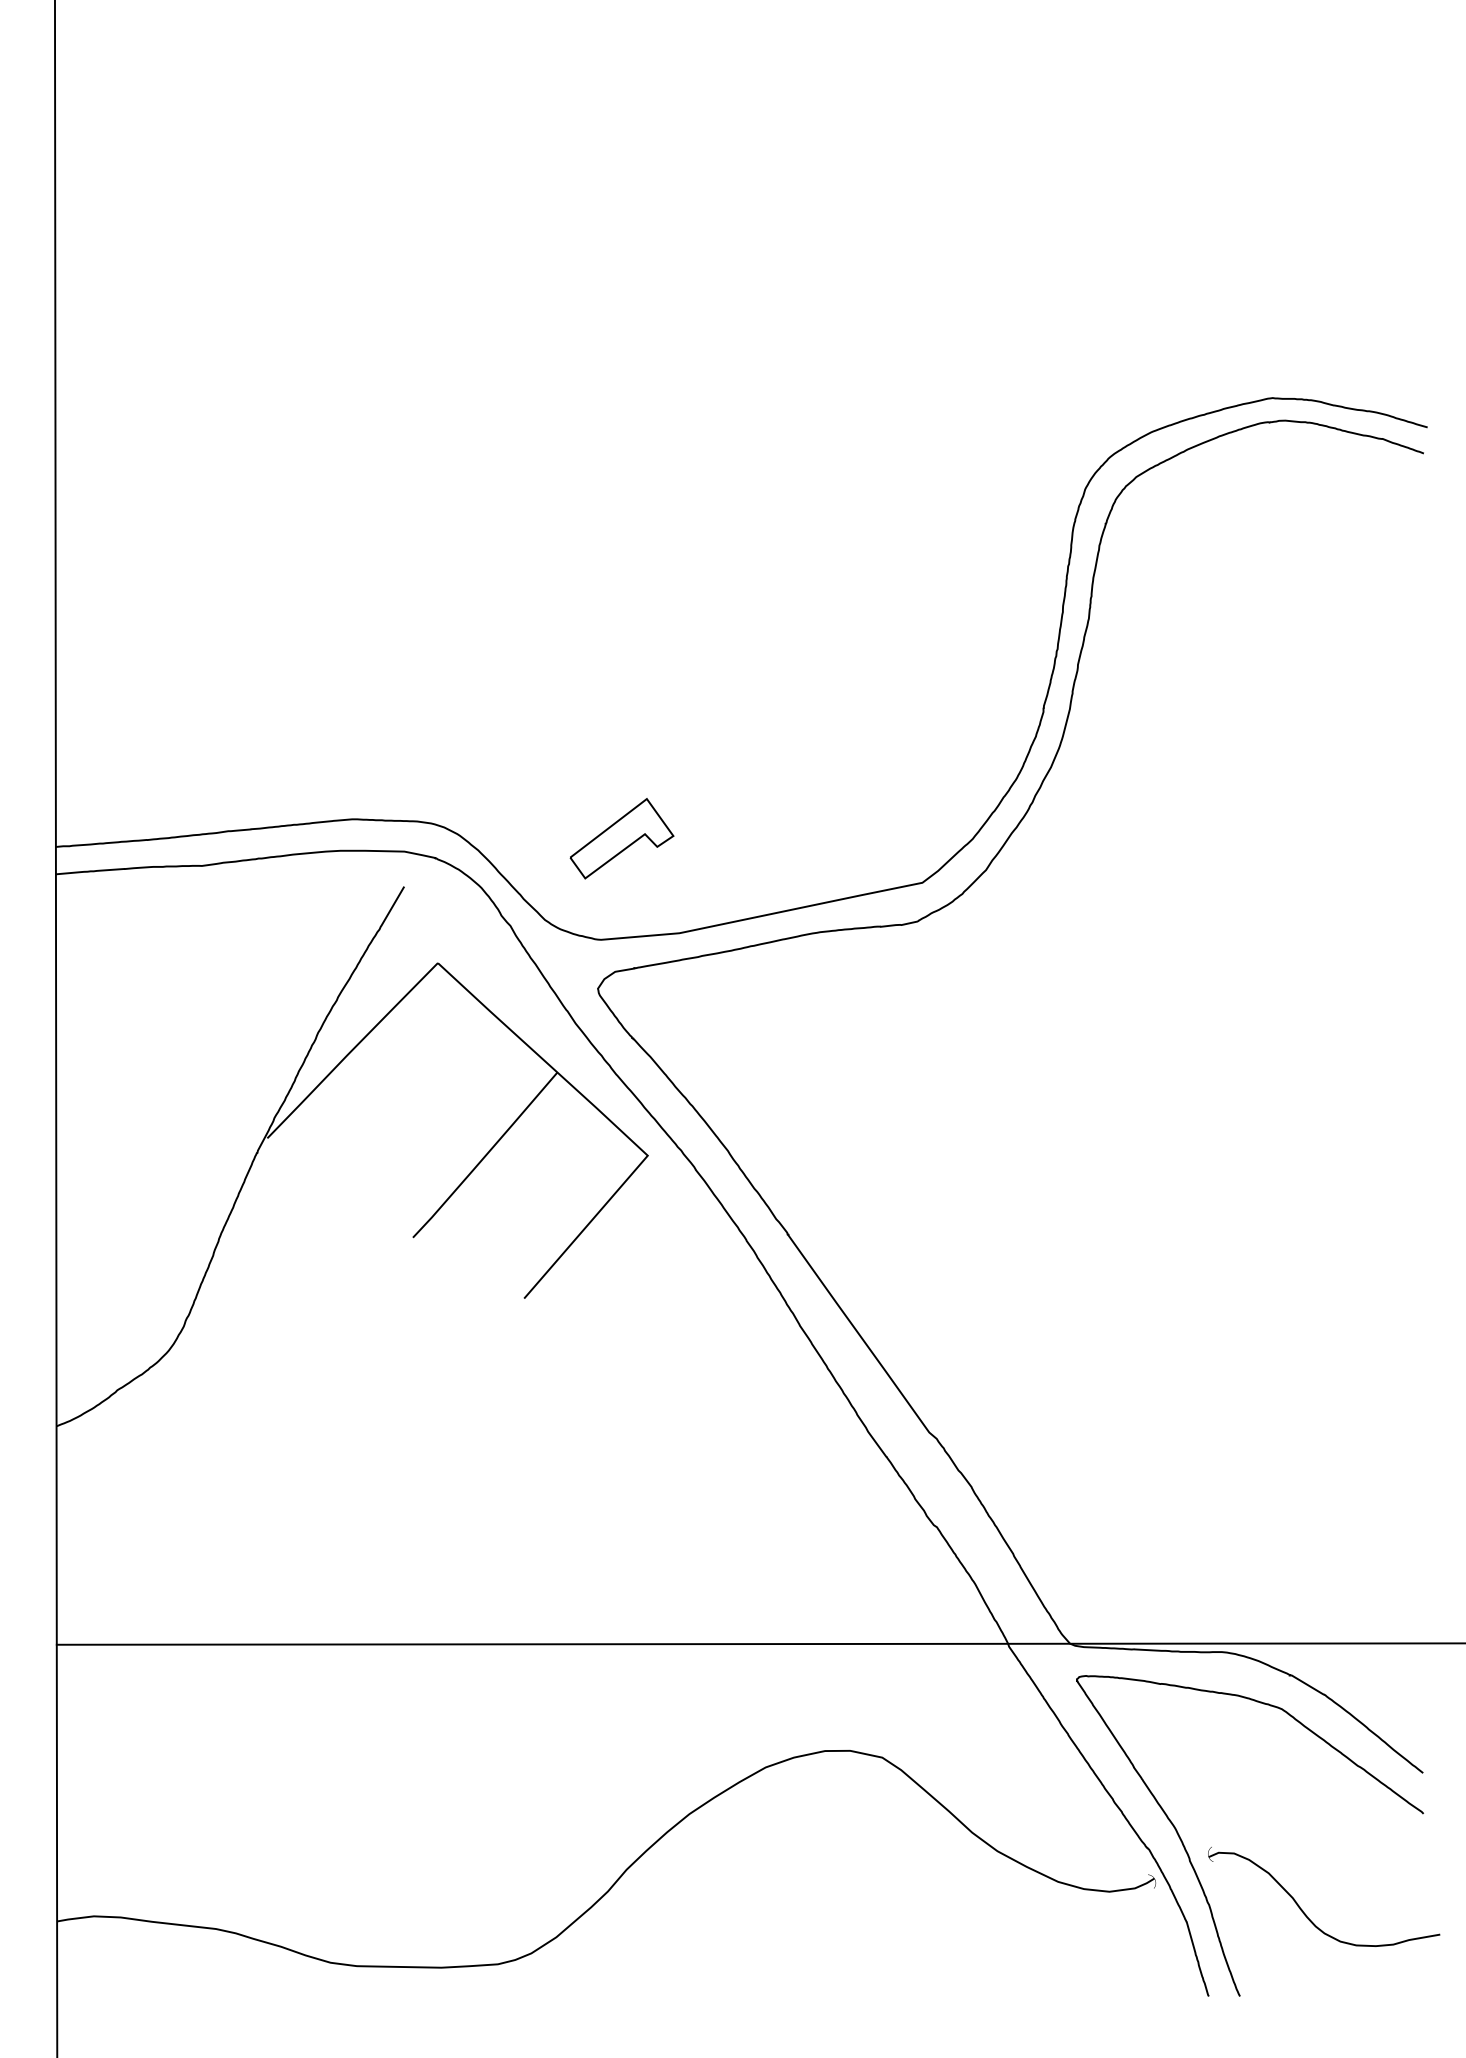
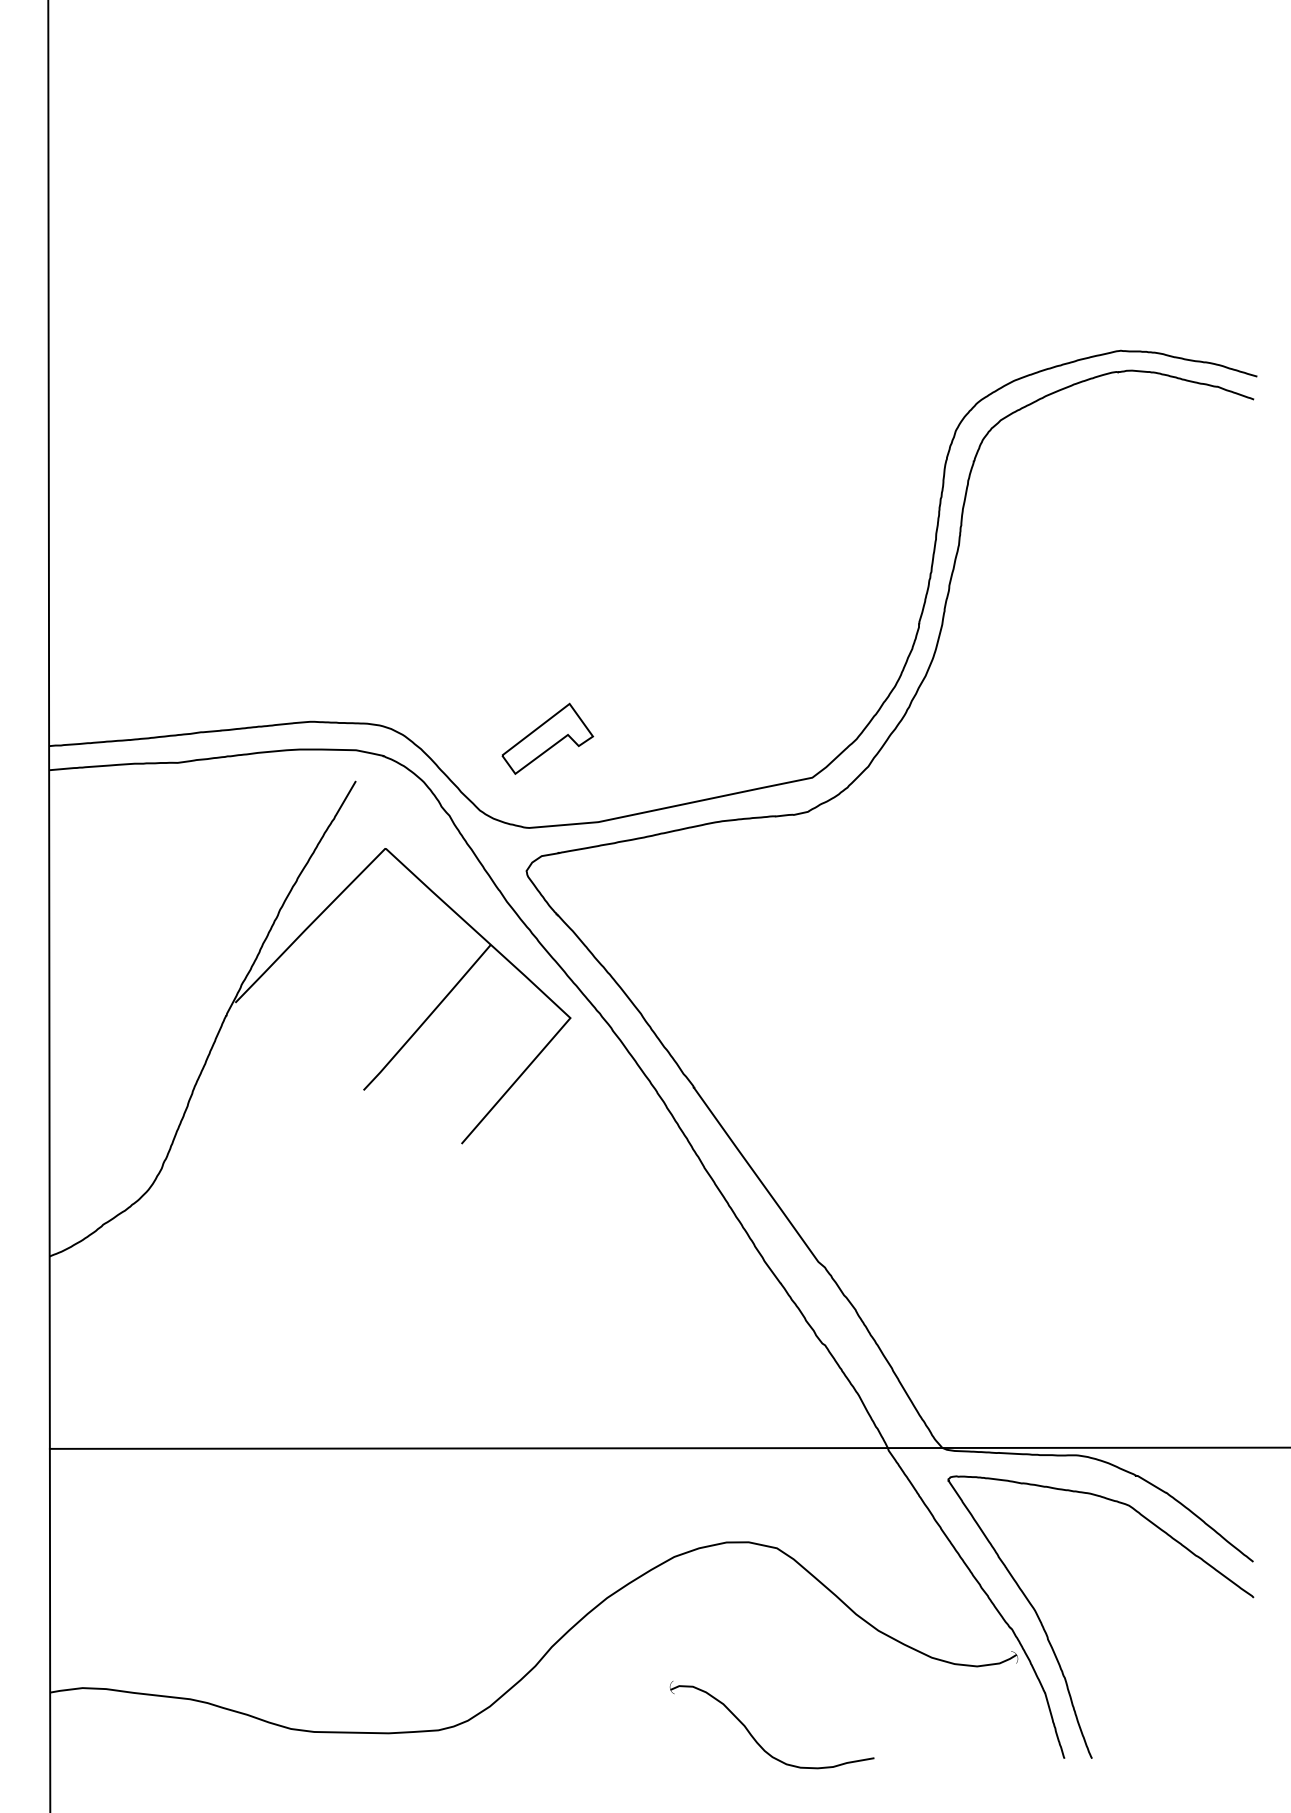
part: (1304, 1911) -> (754, 1737), moved

